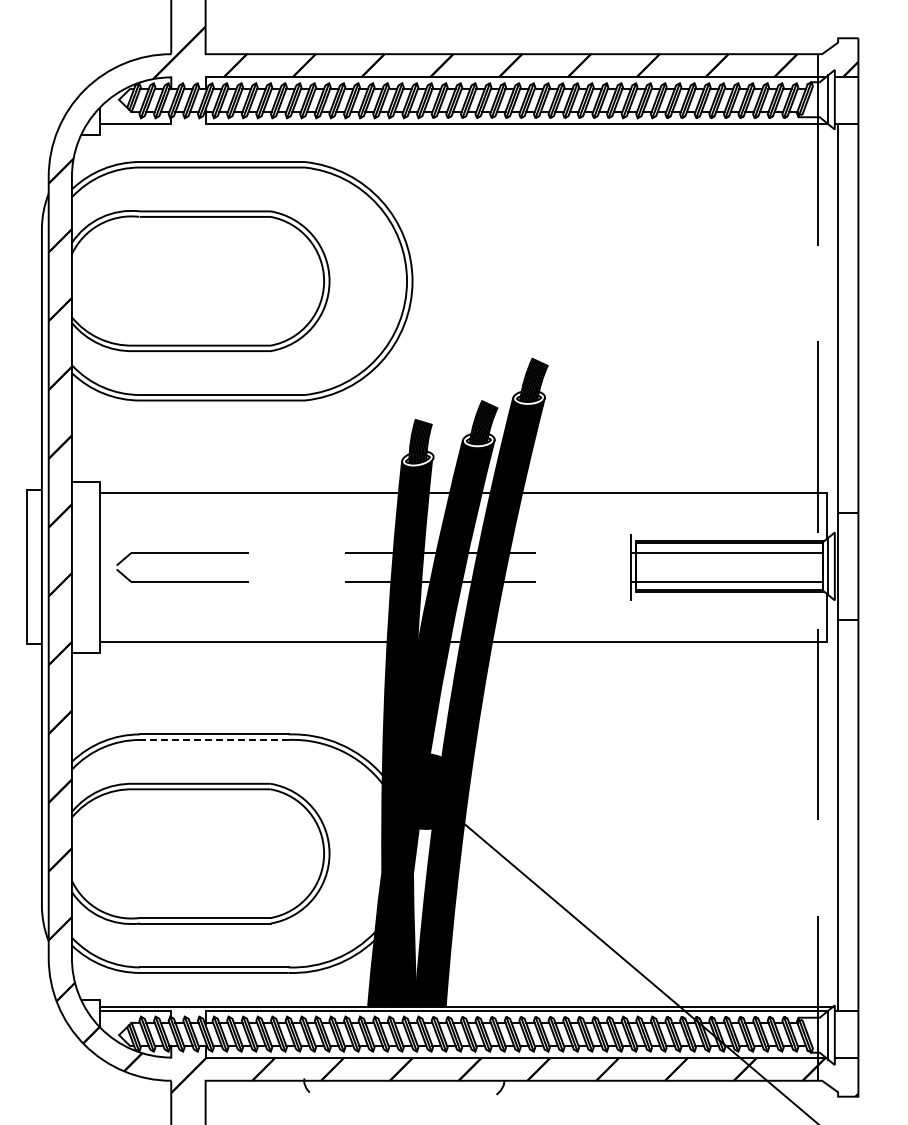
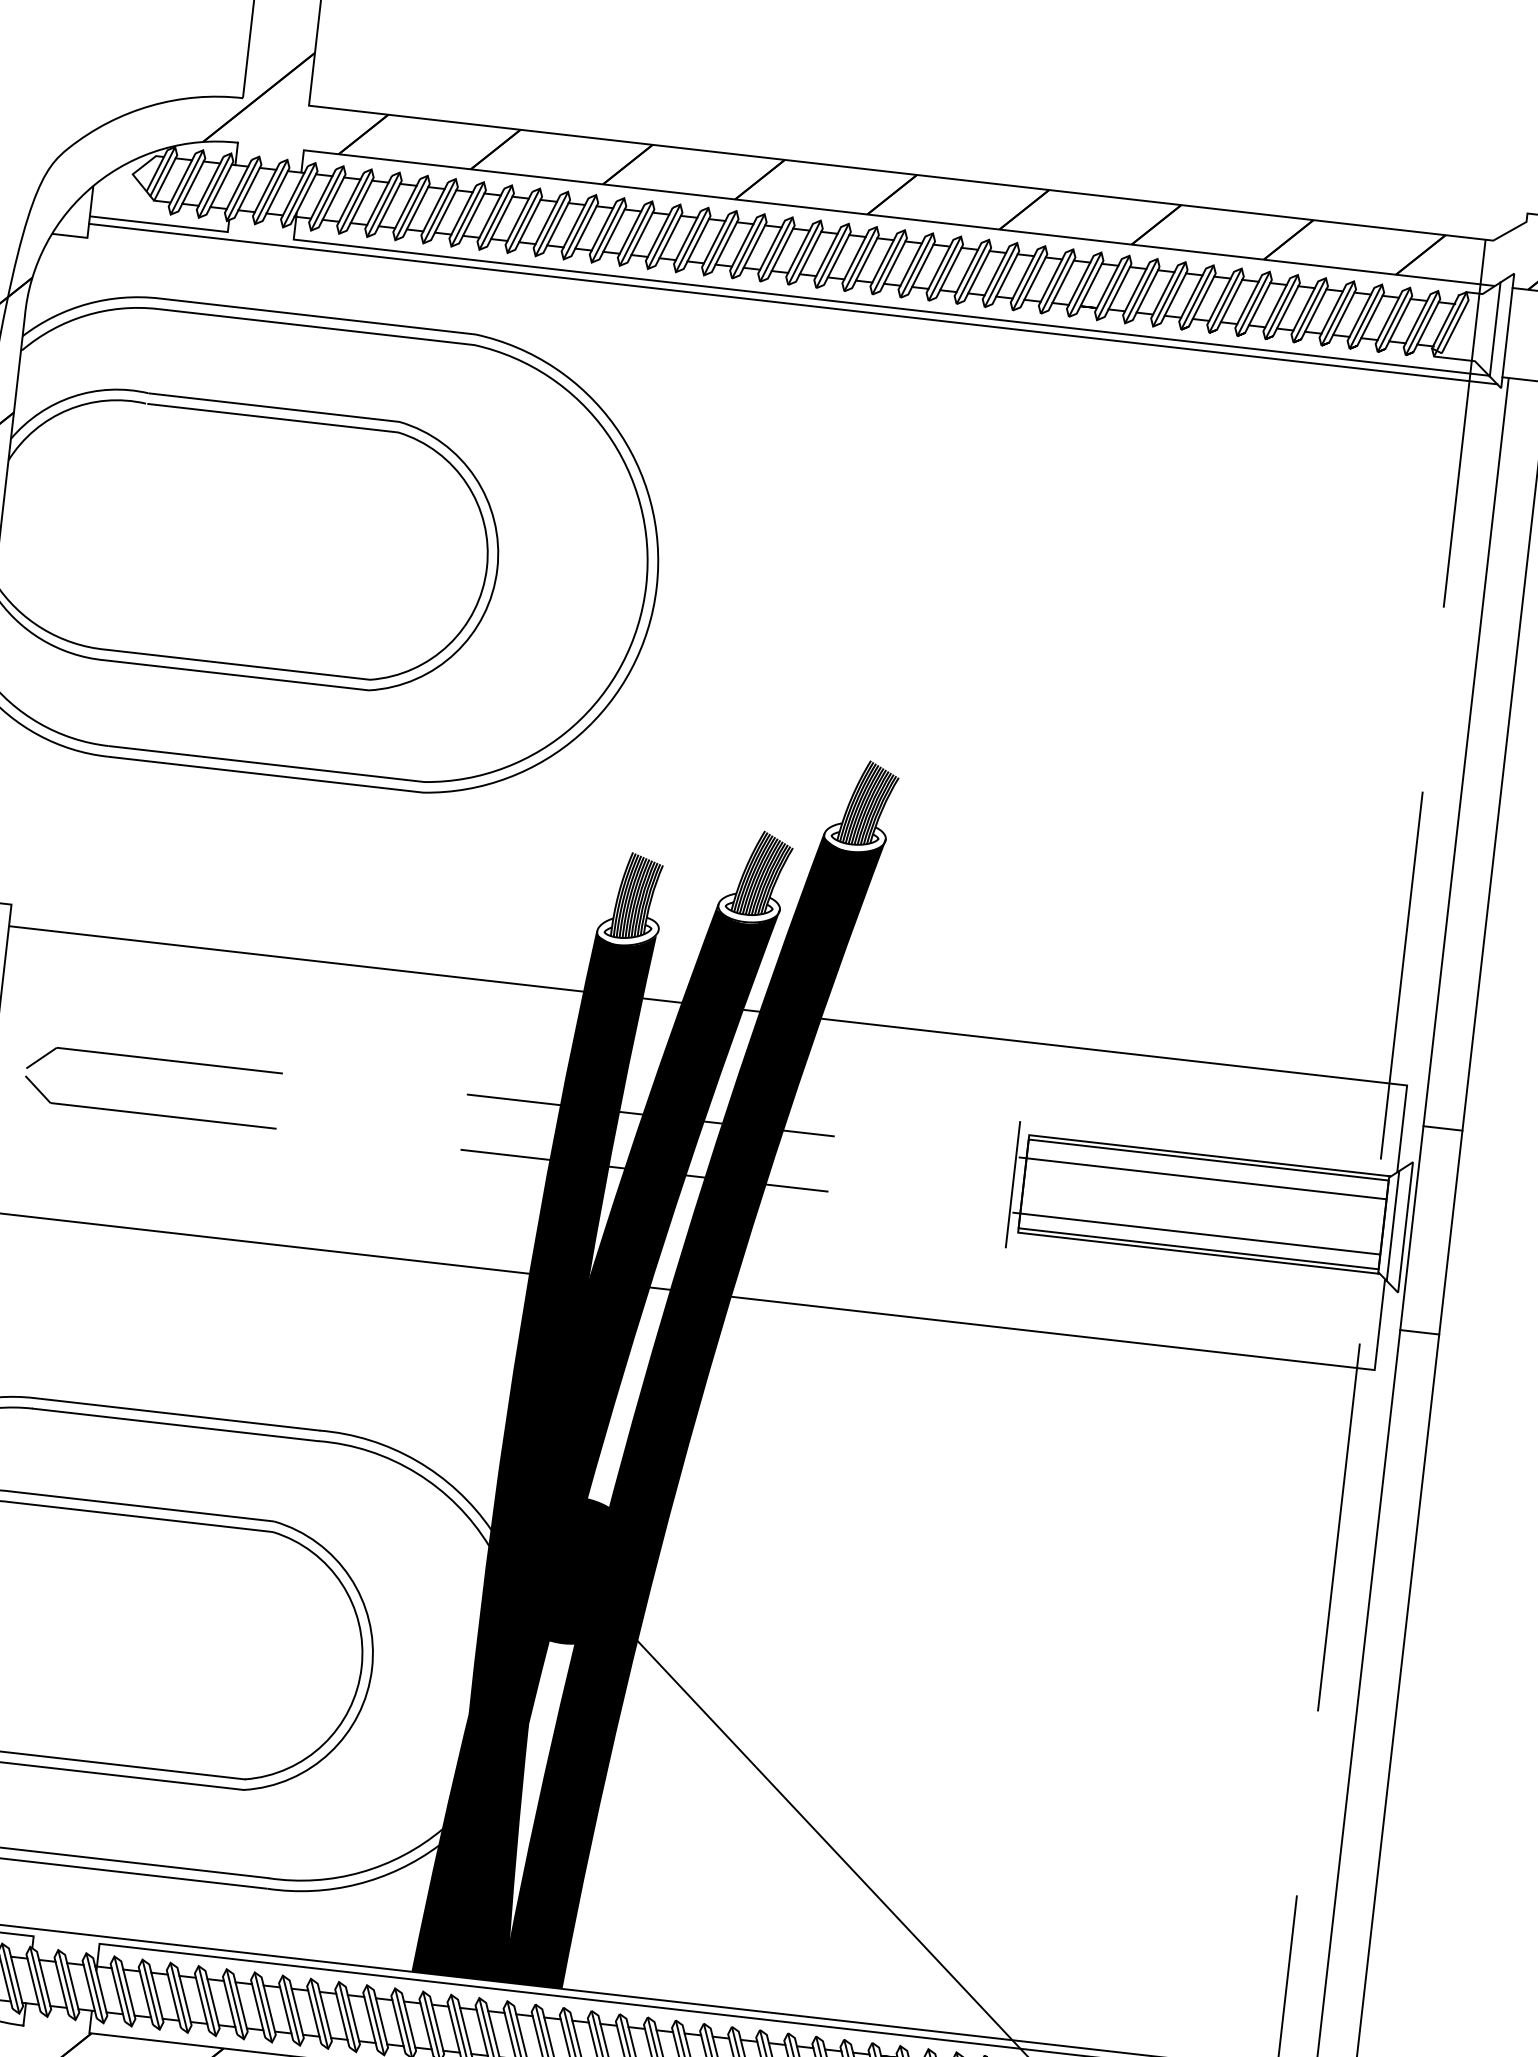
line: (465, 127) -> (792, 303), added
line: (213, 739) -> (174, 1423), dashed -> solid

